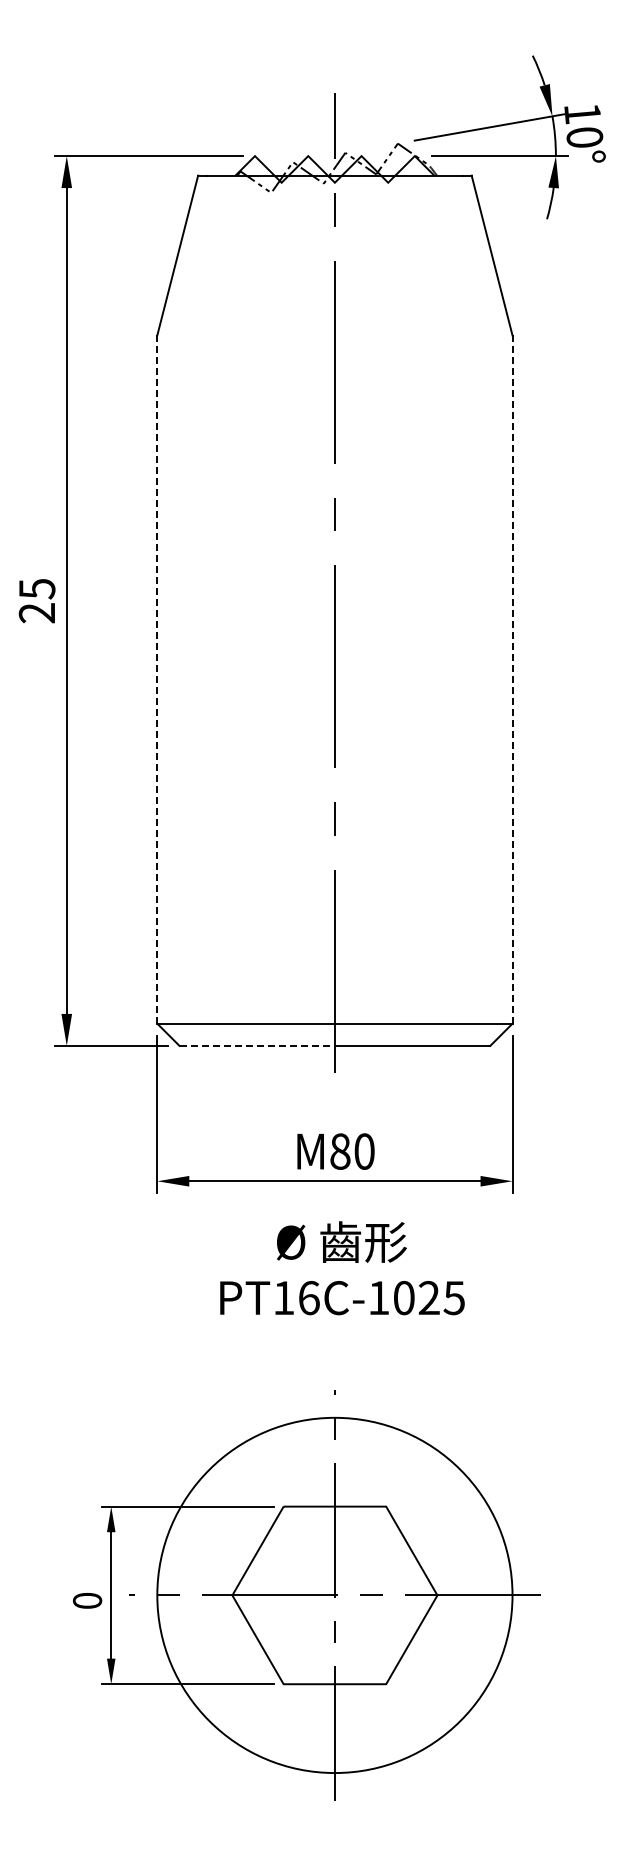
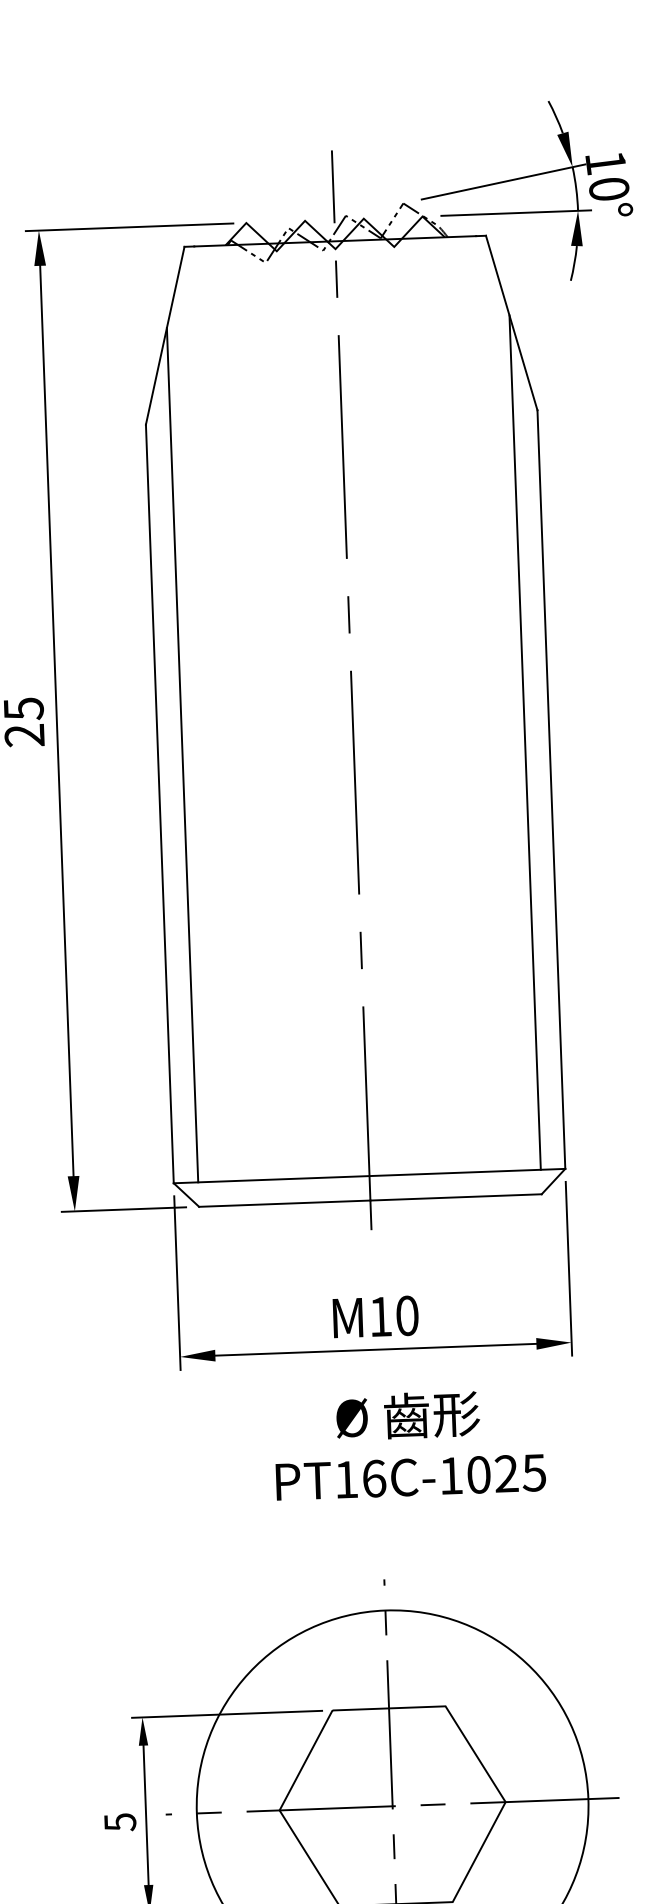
line: (179, 635) -> (182, 754), added
line: (490, 635) -> (525, 741), added
line: (157, 679) -> (160, 803), dashed -> solid
line: (512, 679) -> (551, 789), dashed -> solid
line: (257, 1045) -> (285, 1203), dashed -> solid
text: (340, 1151) -> (380, 1316), 80 -> 10
text: (342, 1268) -> (409, 1444), moved
text: (87, 1600) -> (120, 1821), 0 -> 5

